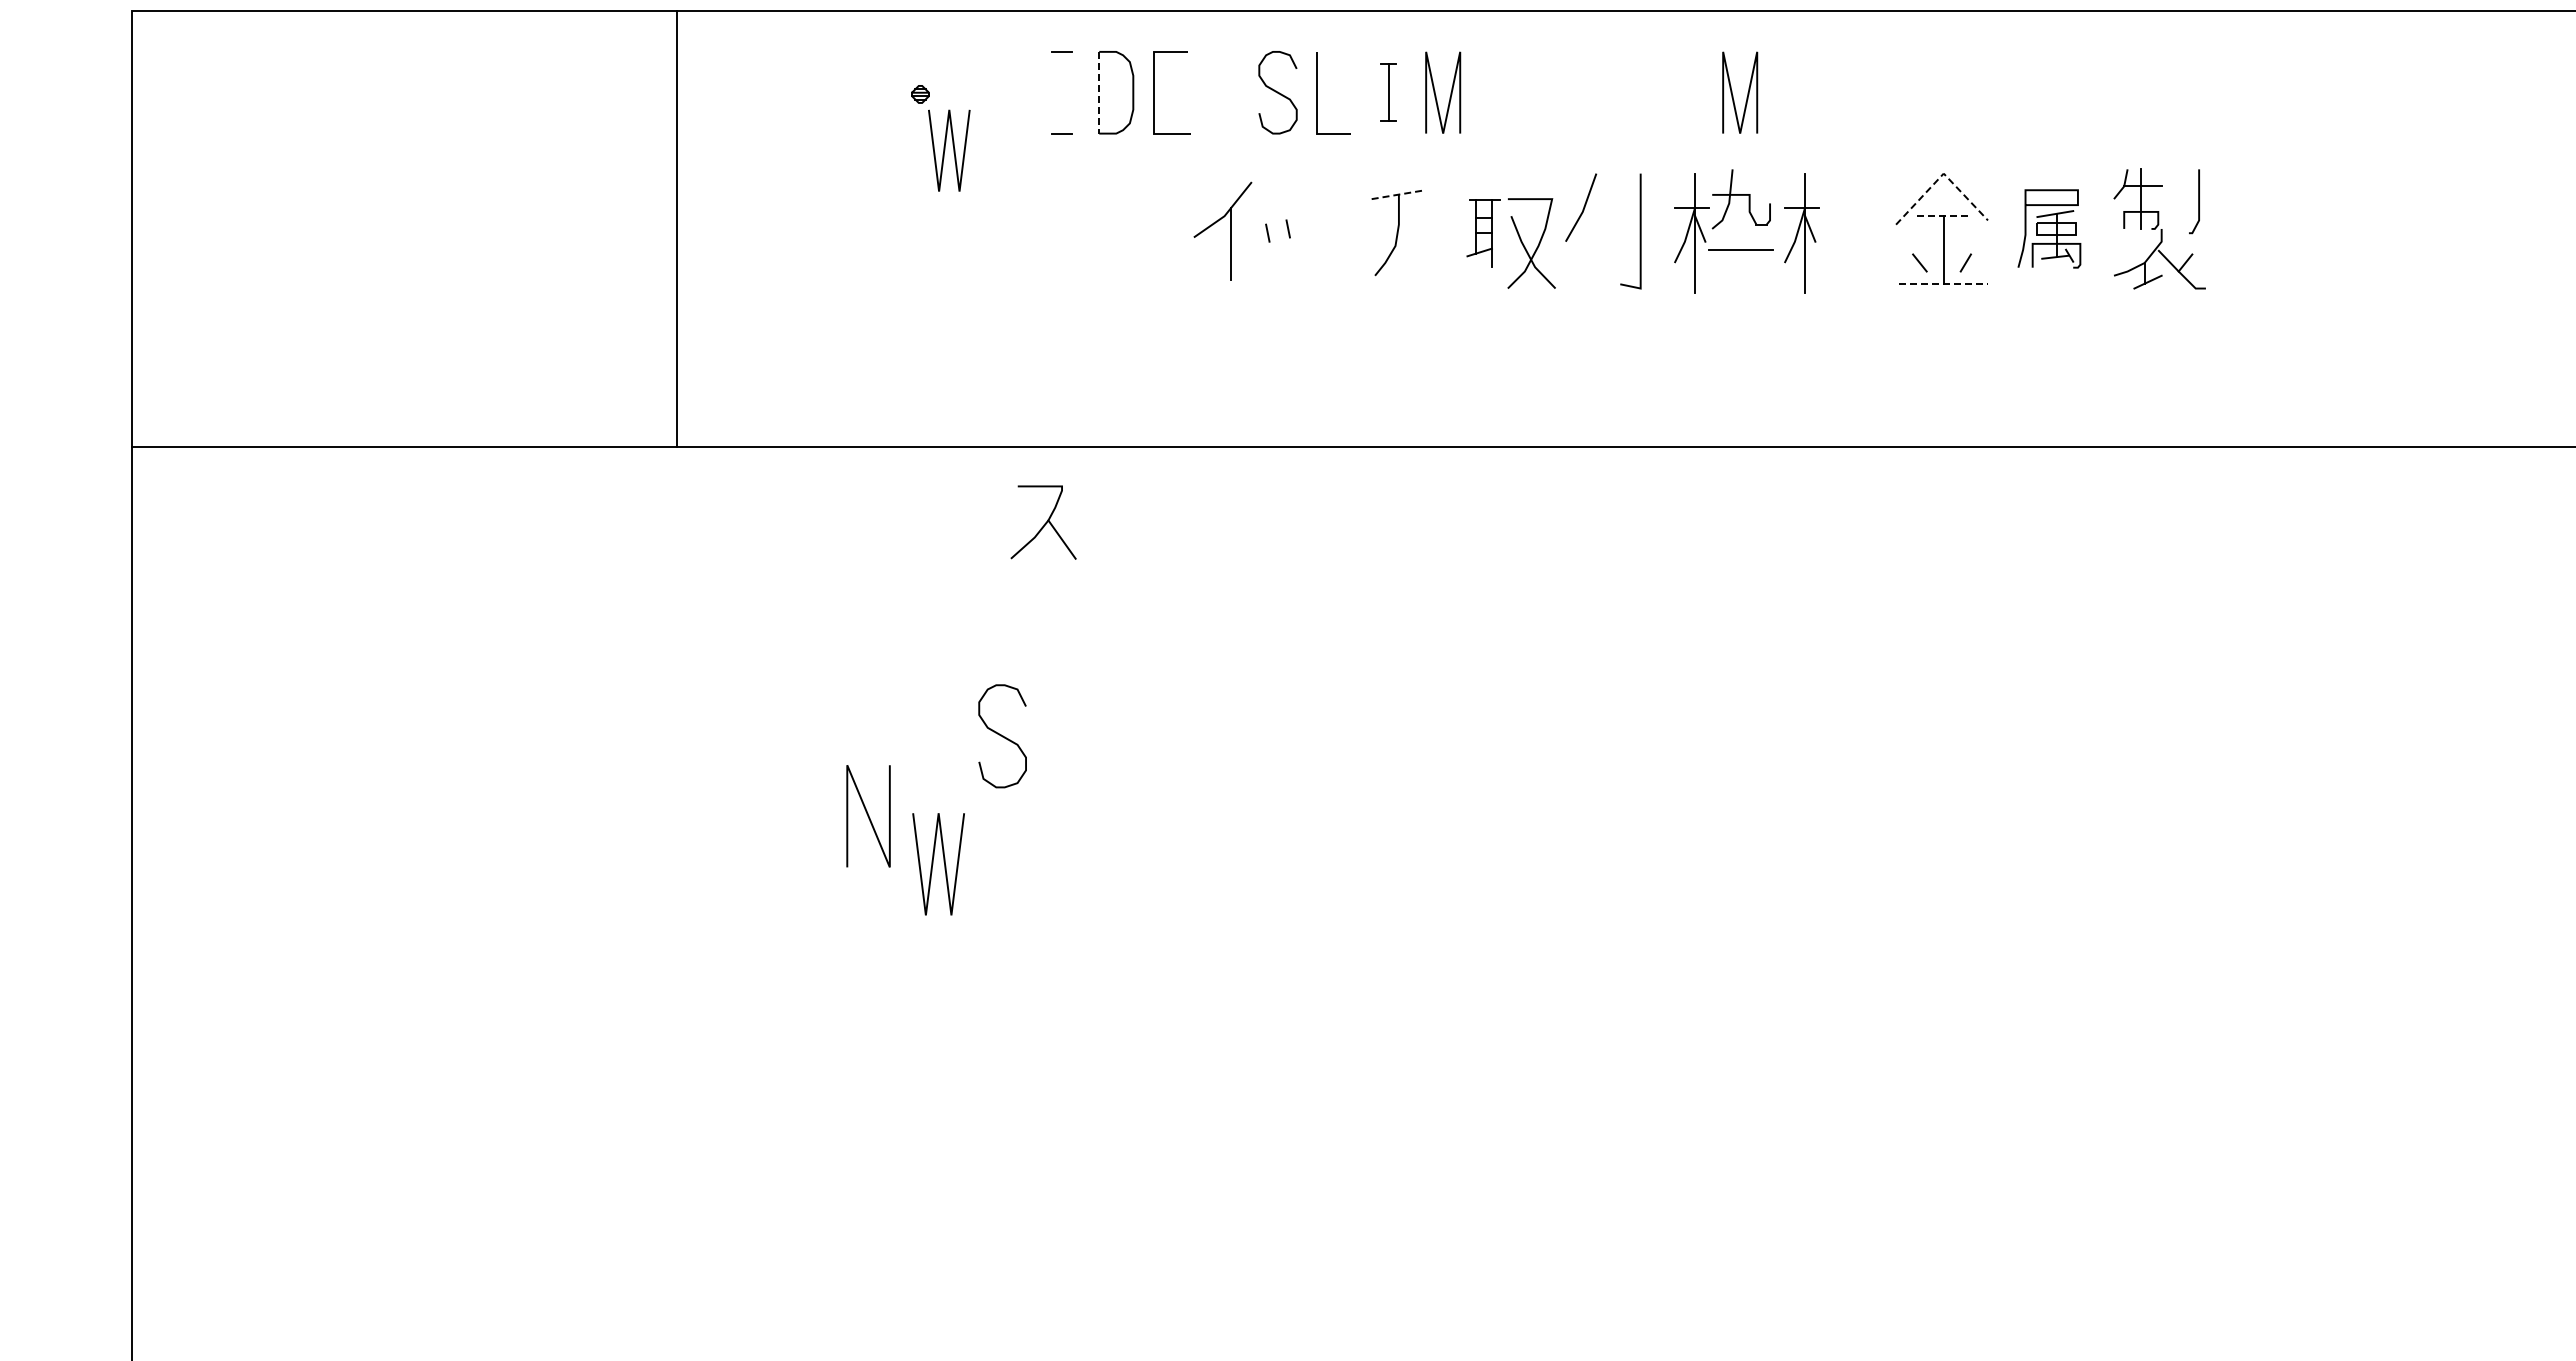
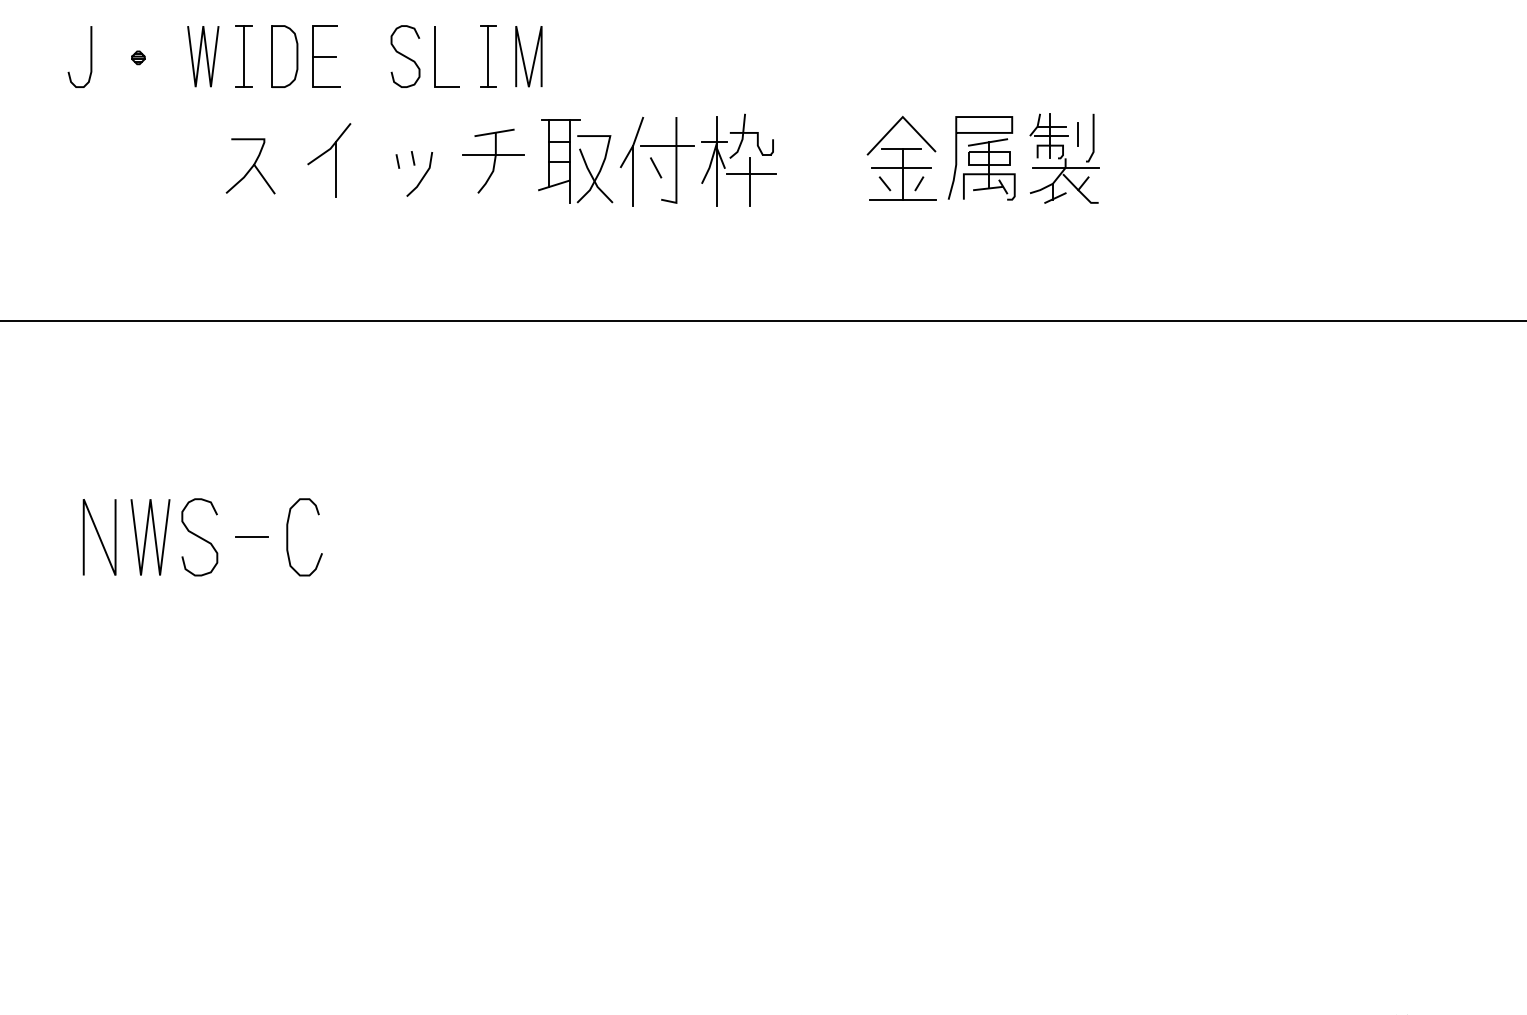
curve: (856, 92) -> (90, 56), added
line: (1061, 92) -> (243, 56), added
line: (1099, 92) -> (272, 56), dashed -> solid
line: (1168, 92) -> (323, 56), added
part: (1388, 92) -> (488, 56), size x1.43
line: (1747, 92) -> (756, 56), removed
line: (945, 150) -> (200, 56), moved
line: (1942, 175) -> (901, 118), dashed -> solid
line: (1397, 194) -> (494, 132), dashed -> solid
line: (2178, 196) -> (1078, 134), added
line: (2142, 199) -> (1051, 136), added
line: (1628, 211) -> (667, 145), added
line: (1942, 216) -> (901, 149), dashed -> solid
line: (1395, 224) -> (493, 155), added
part: (2049, 228) -> (981, 158), size x1.43
part: (1230, 230) -> (334, 159), moved
part: (1483, 233) -> (559, 161), size x1.67
part: (1801, 233) -> (796, 161), removed
line: (1613, 241) -> (656, 167), added
line: (1941, 241) -> (901, 167), added
line: (2161, 241) -> (1065, 167), added
line: (1582, 251) -> (632, 175), added
line: (1300, 254) -> (422, 177), added
line: (1739, 260) -> (750, 181), added
line: (1944, 284) -> (903, 199), dashed -> solid
part: (1043, 522) -> (250, 166), moved
line: (1072, 736) -> (252, 537), added
curve: (1120, 736) -> (287, 537), added
line: (868, 816) -> (99, 537), moved
line: (933, 864) -> (146, 537), moved

